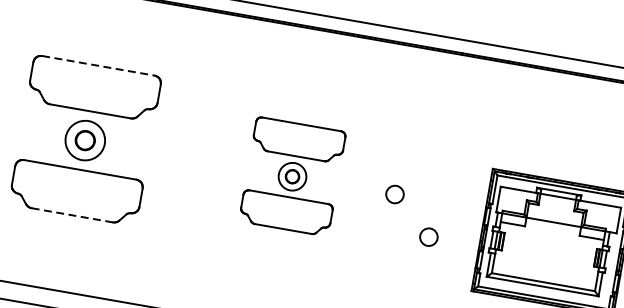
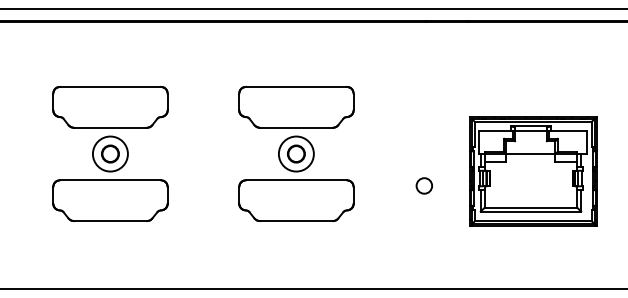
line: (99, 65) -> (111, 86), dashed -> solid
part: (292, 176) -> (296, 153), size x1.43
circle: (394, 193) -> (387, 153), removed
line: (72, 215) -> (110, 221), dashed -> solid

